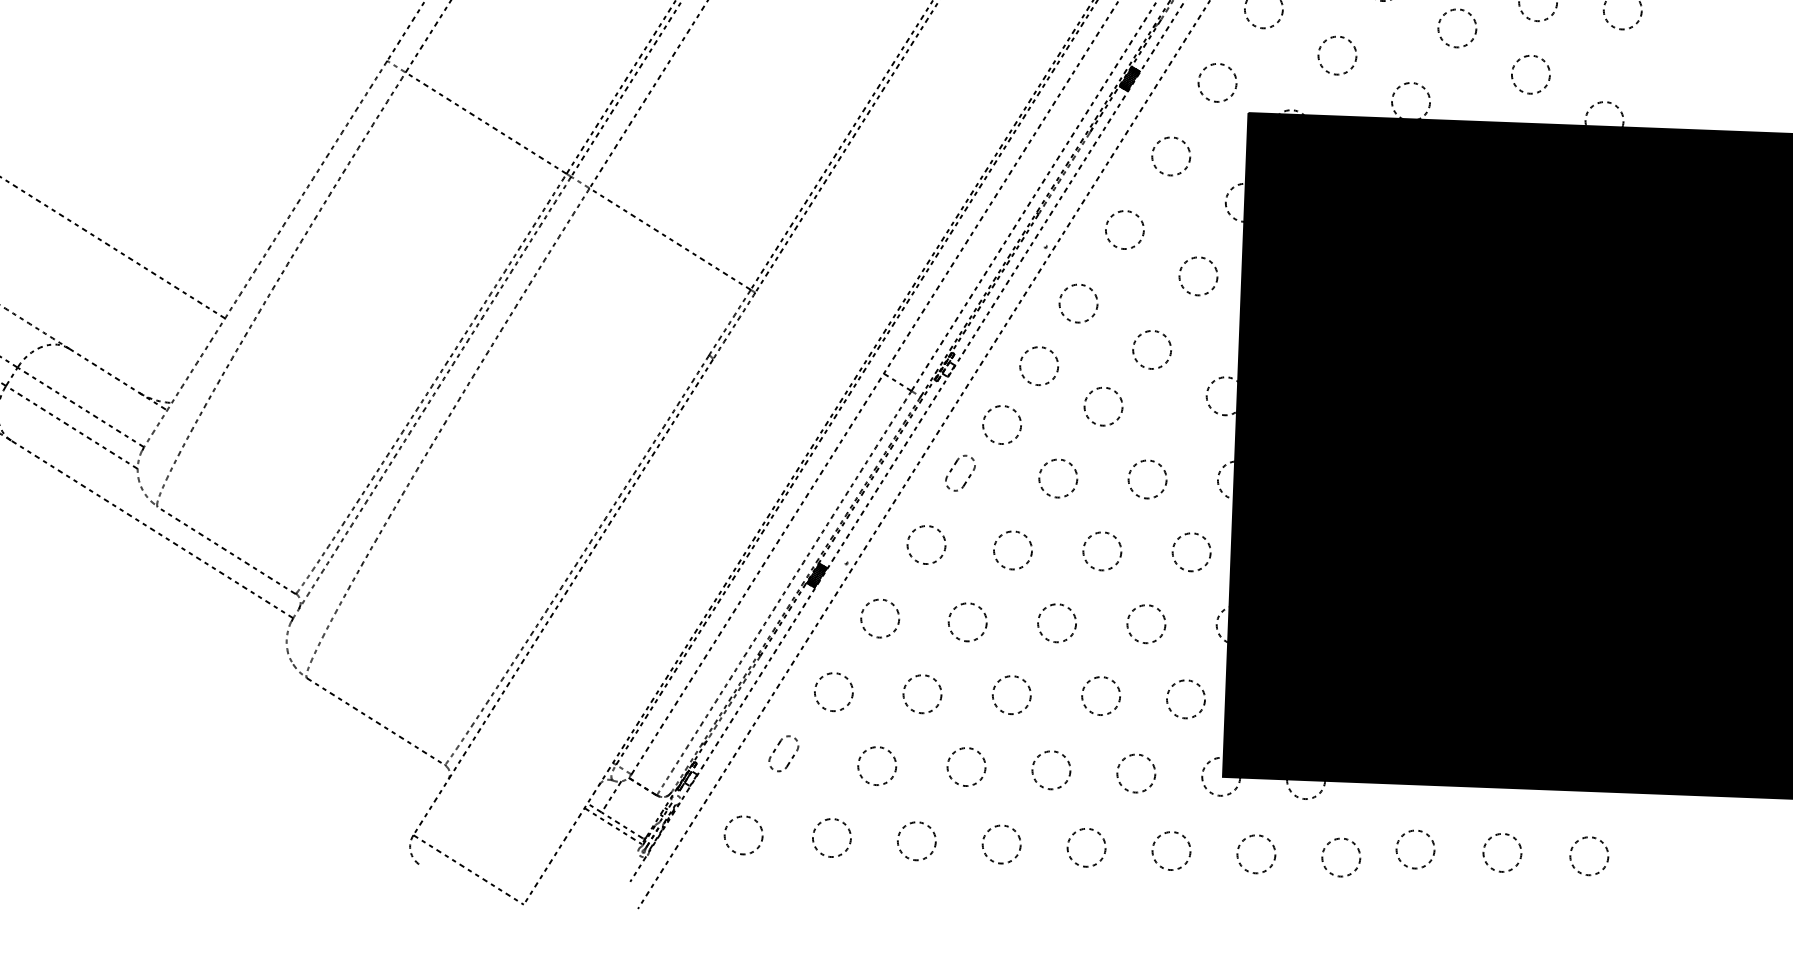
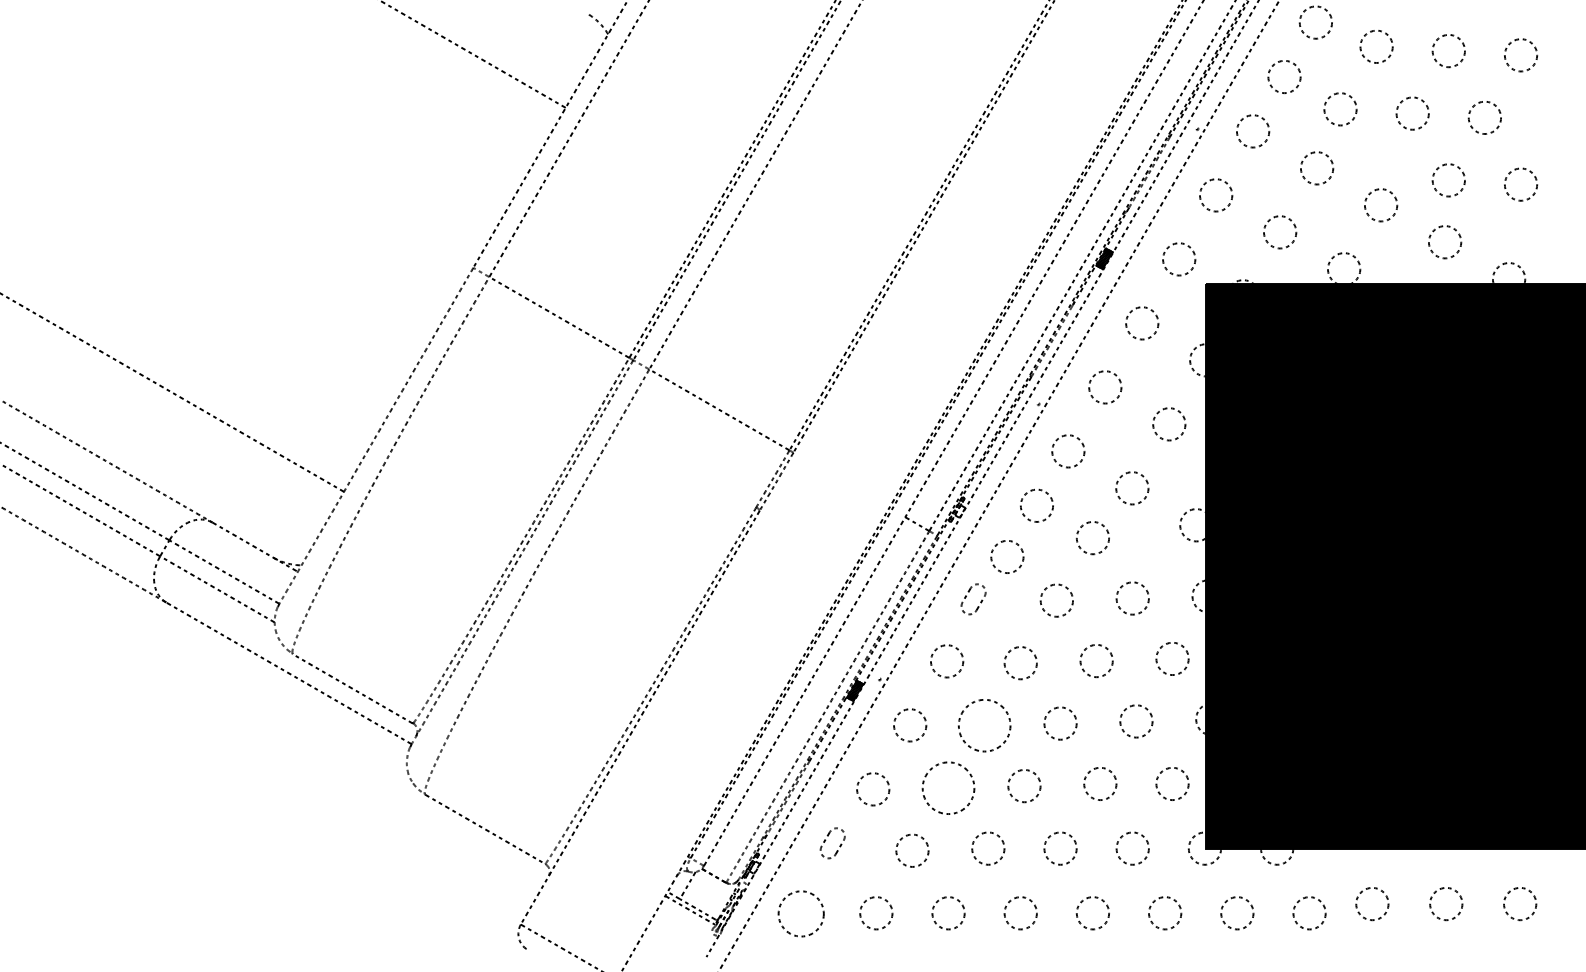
circle: (967, 622) -> (984, 725), size x1.6
circle: (922, 694) -> (948, 788), size x1.6
circle: (743, 834) -> (801, 913), size x1.4

